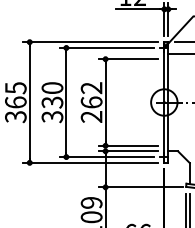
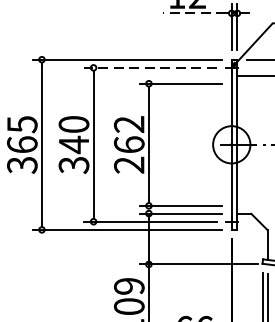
line: (137, 9) -> (193, 13), solid -> dashed
line: (106, 47) -> (150, 67), solid -> dashed
text: (52, 102) -> (74, 144), 330 -> 340

